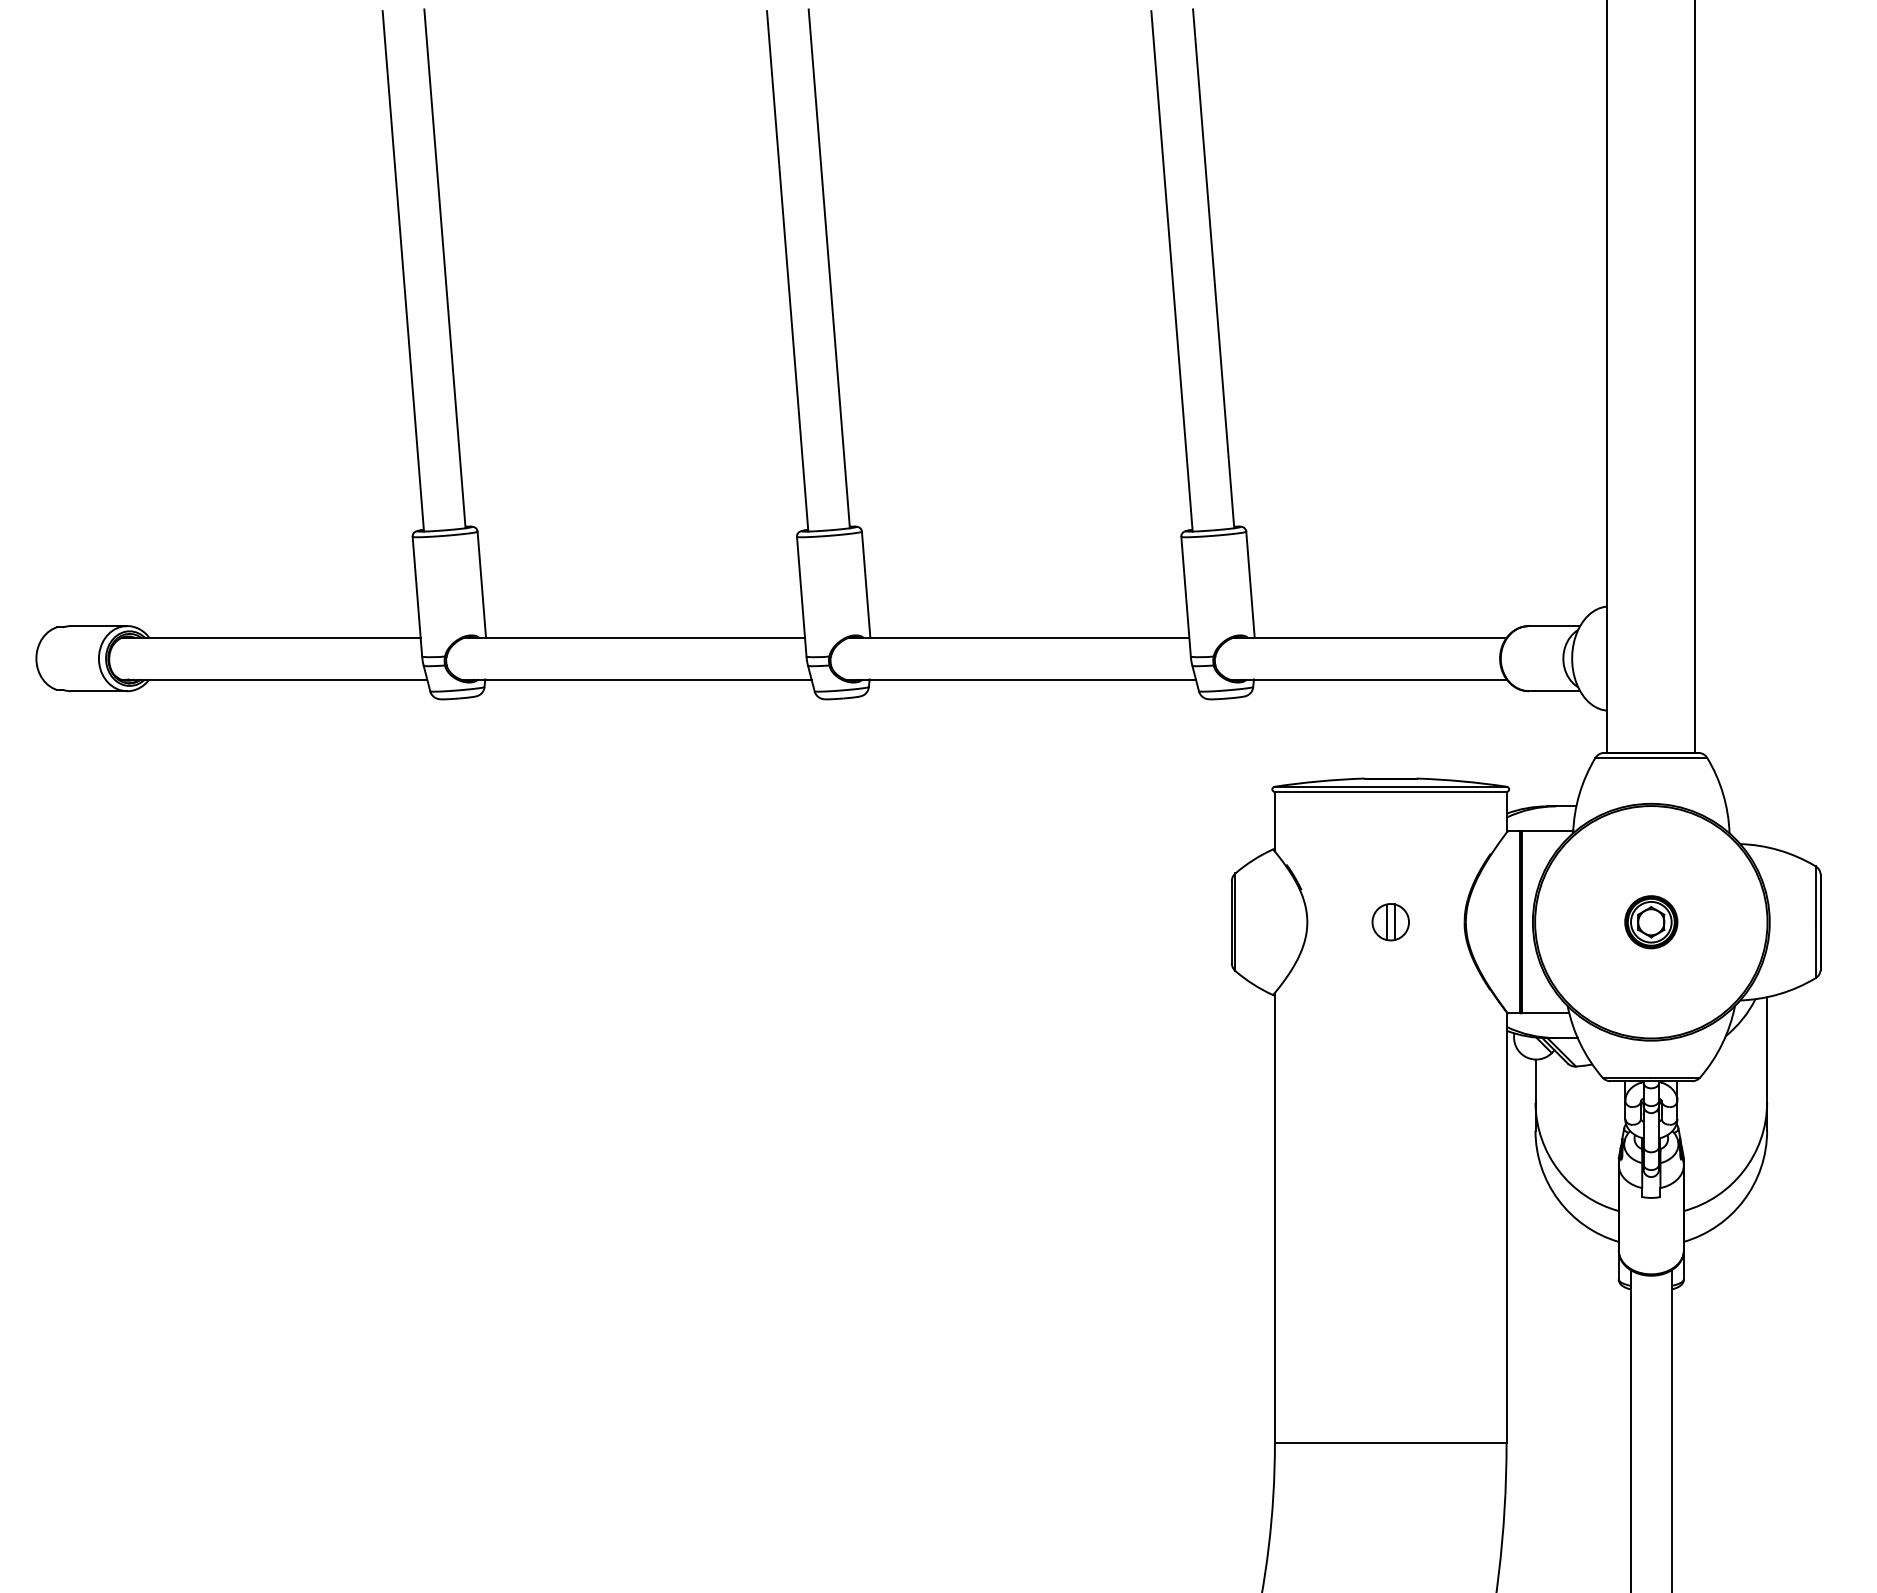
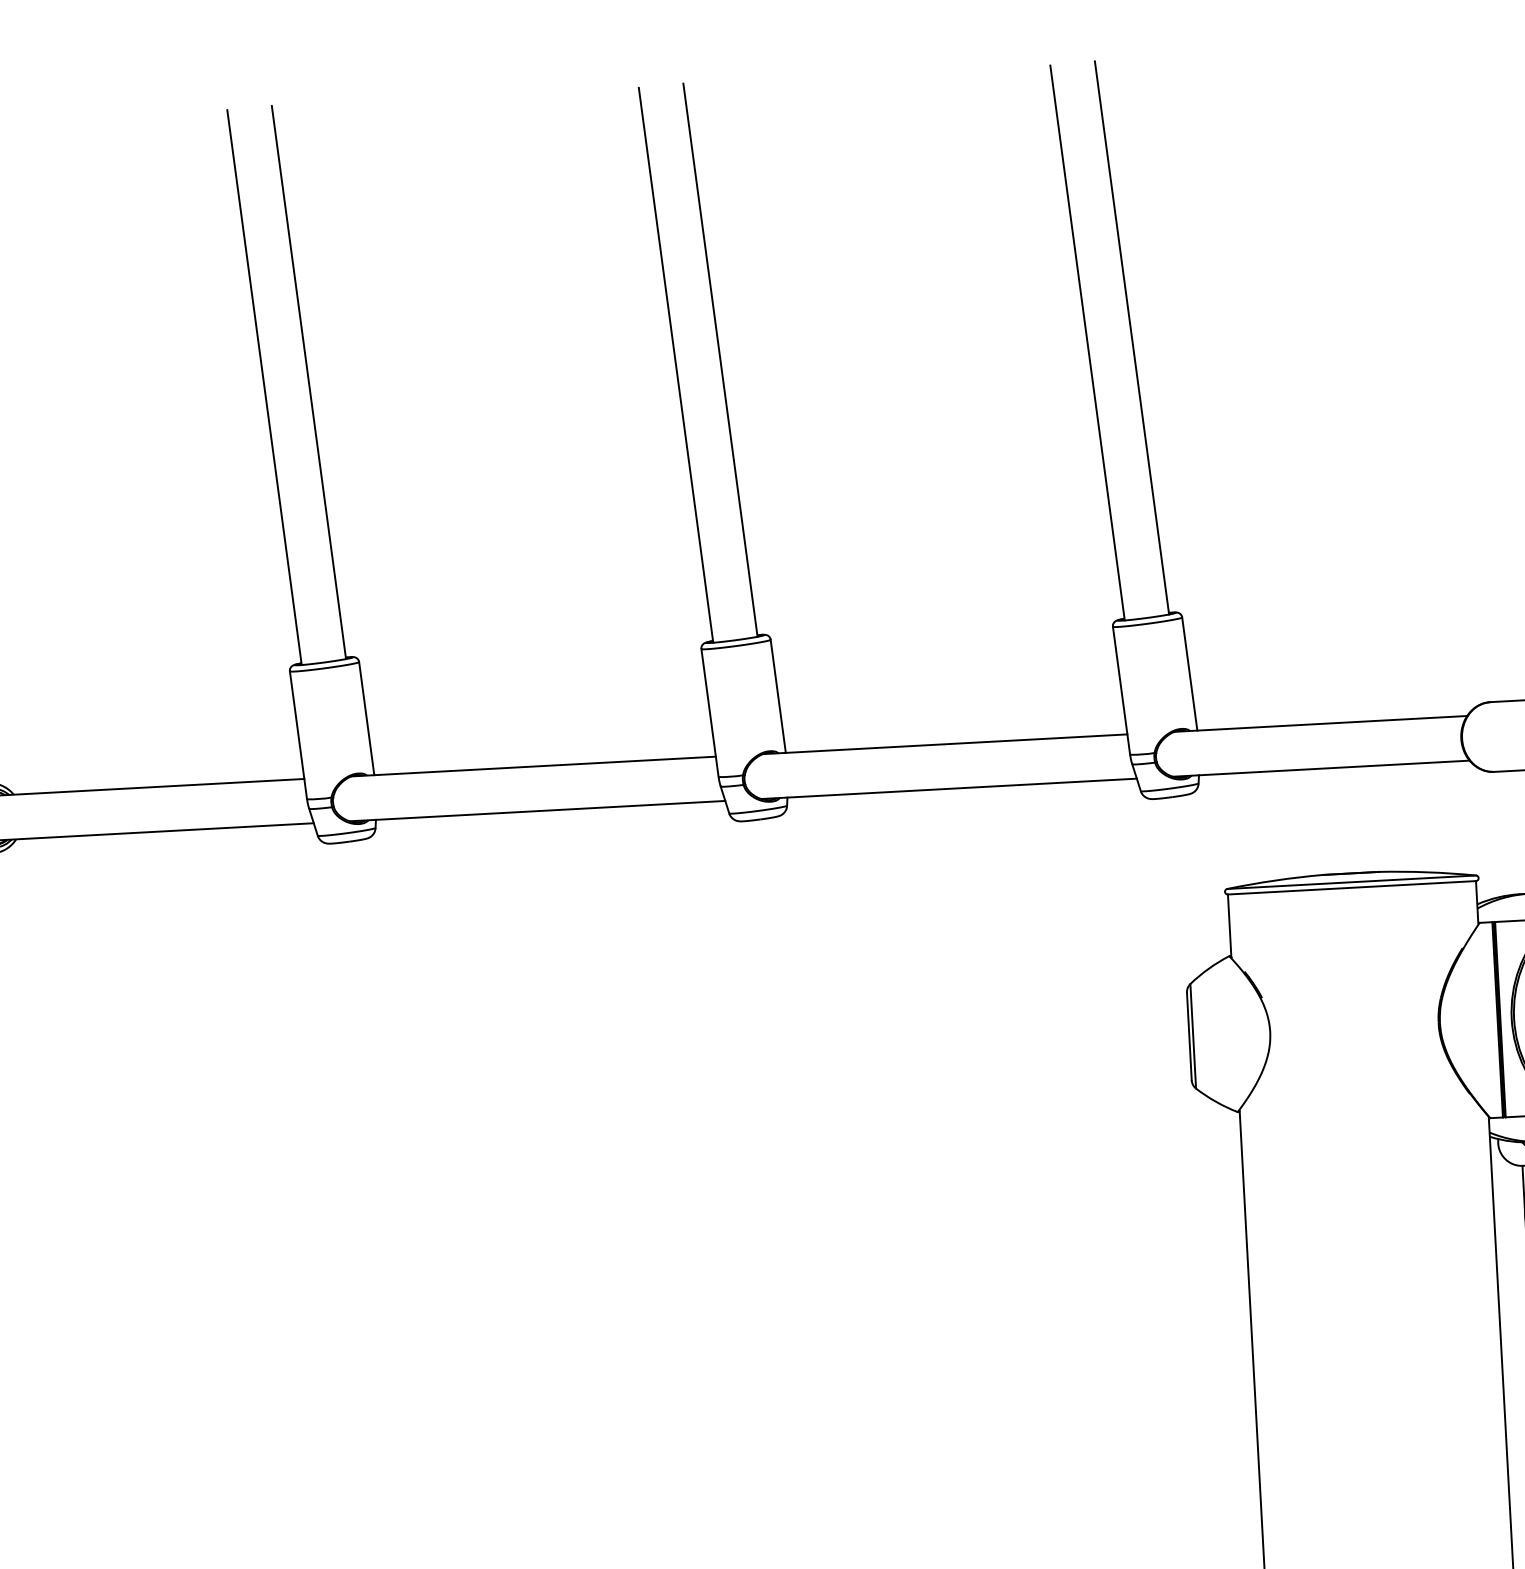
part: (1390, 922) -> (1359, 1027), removed

